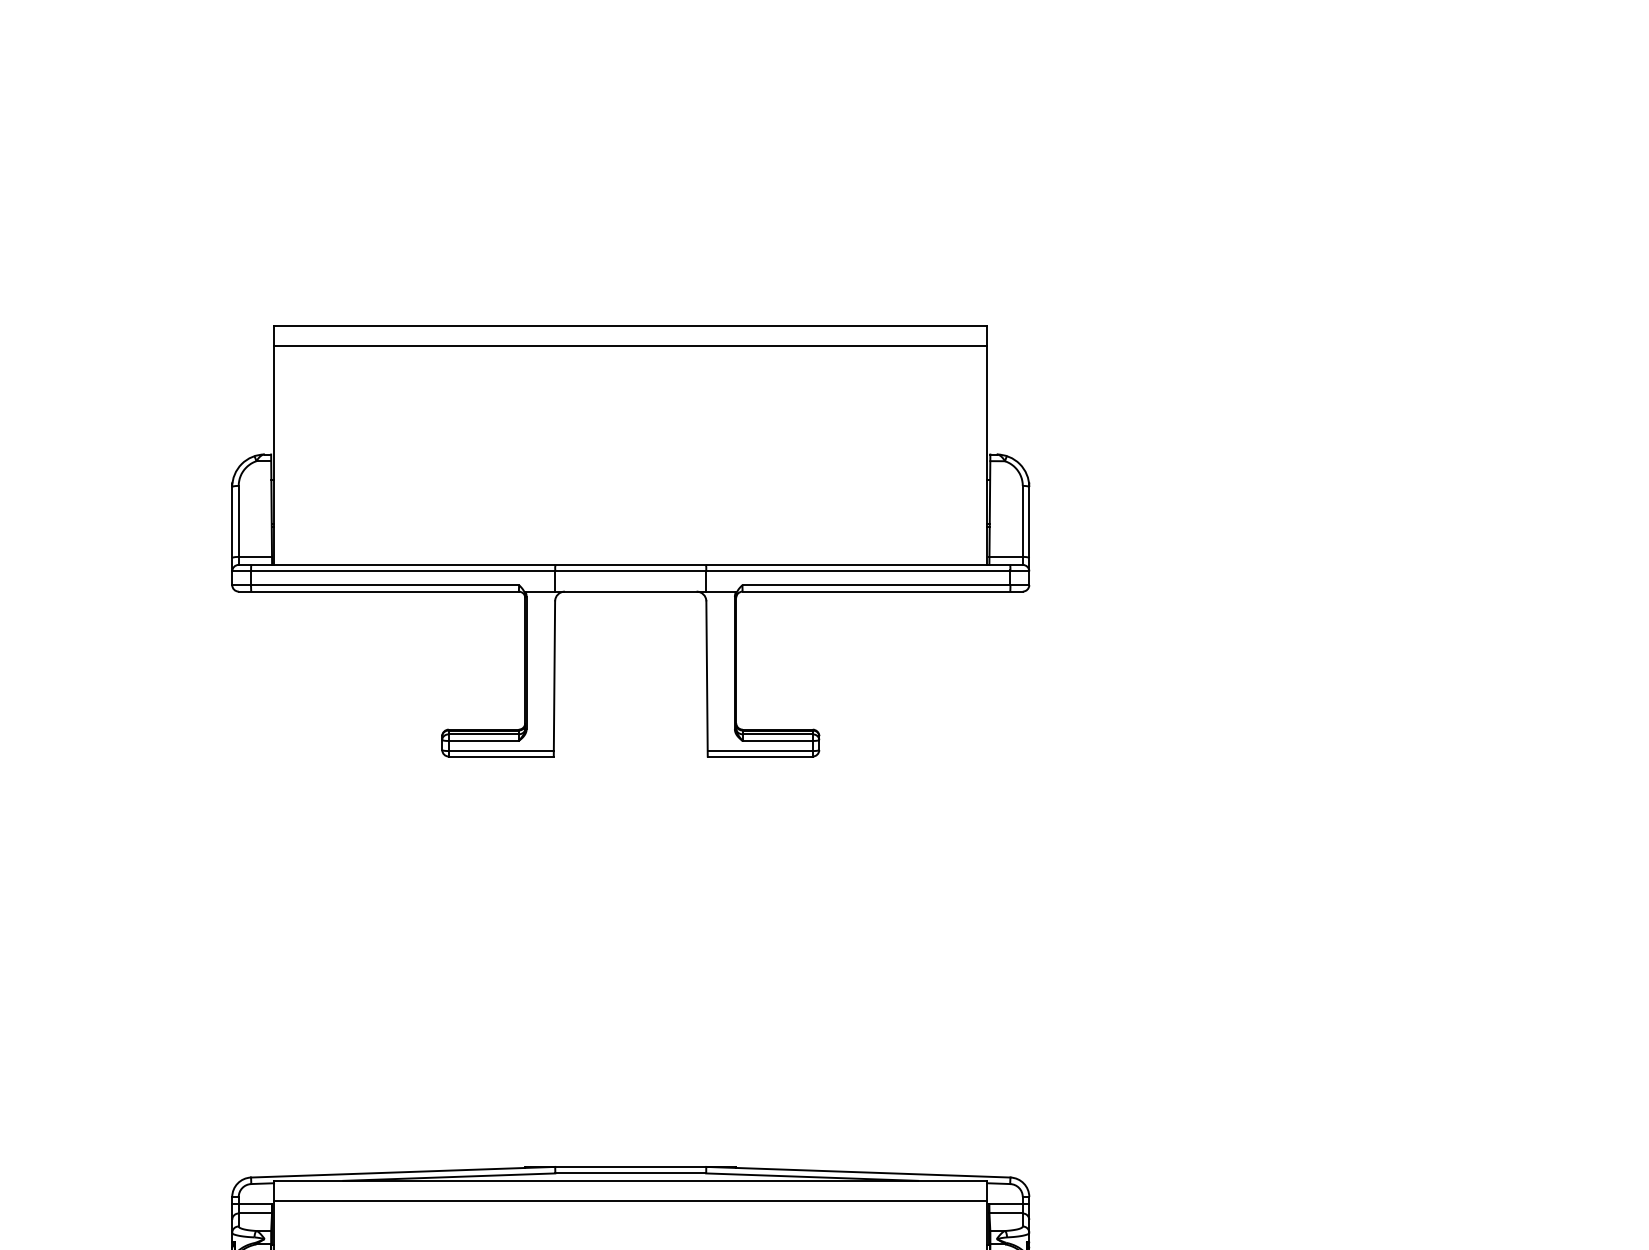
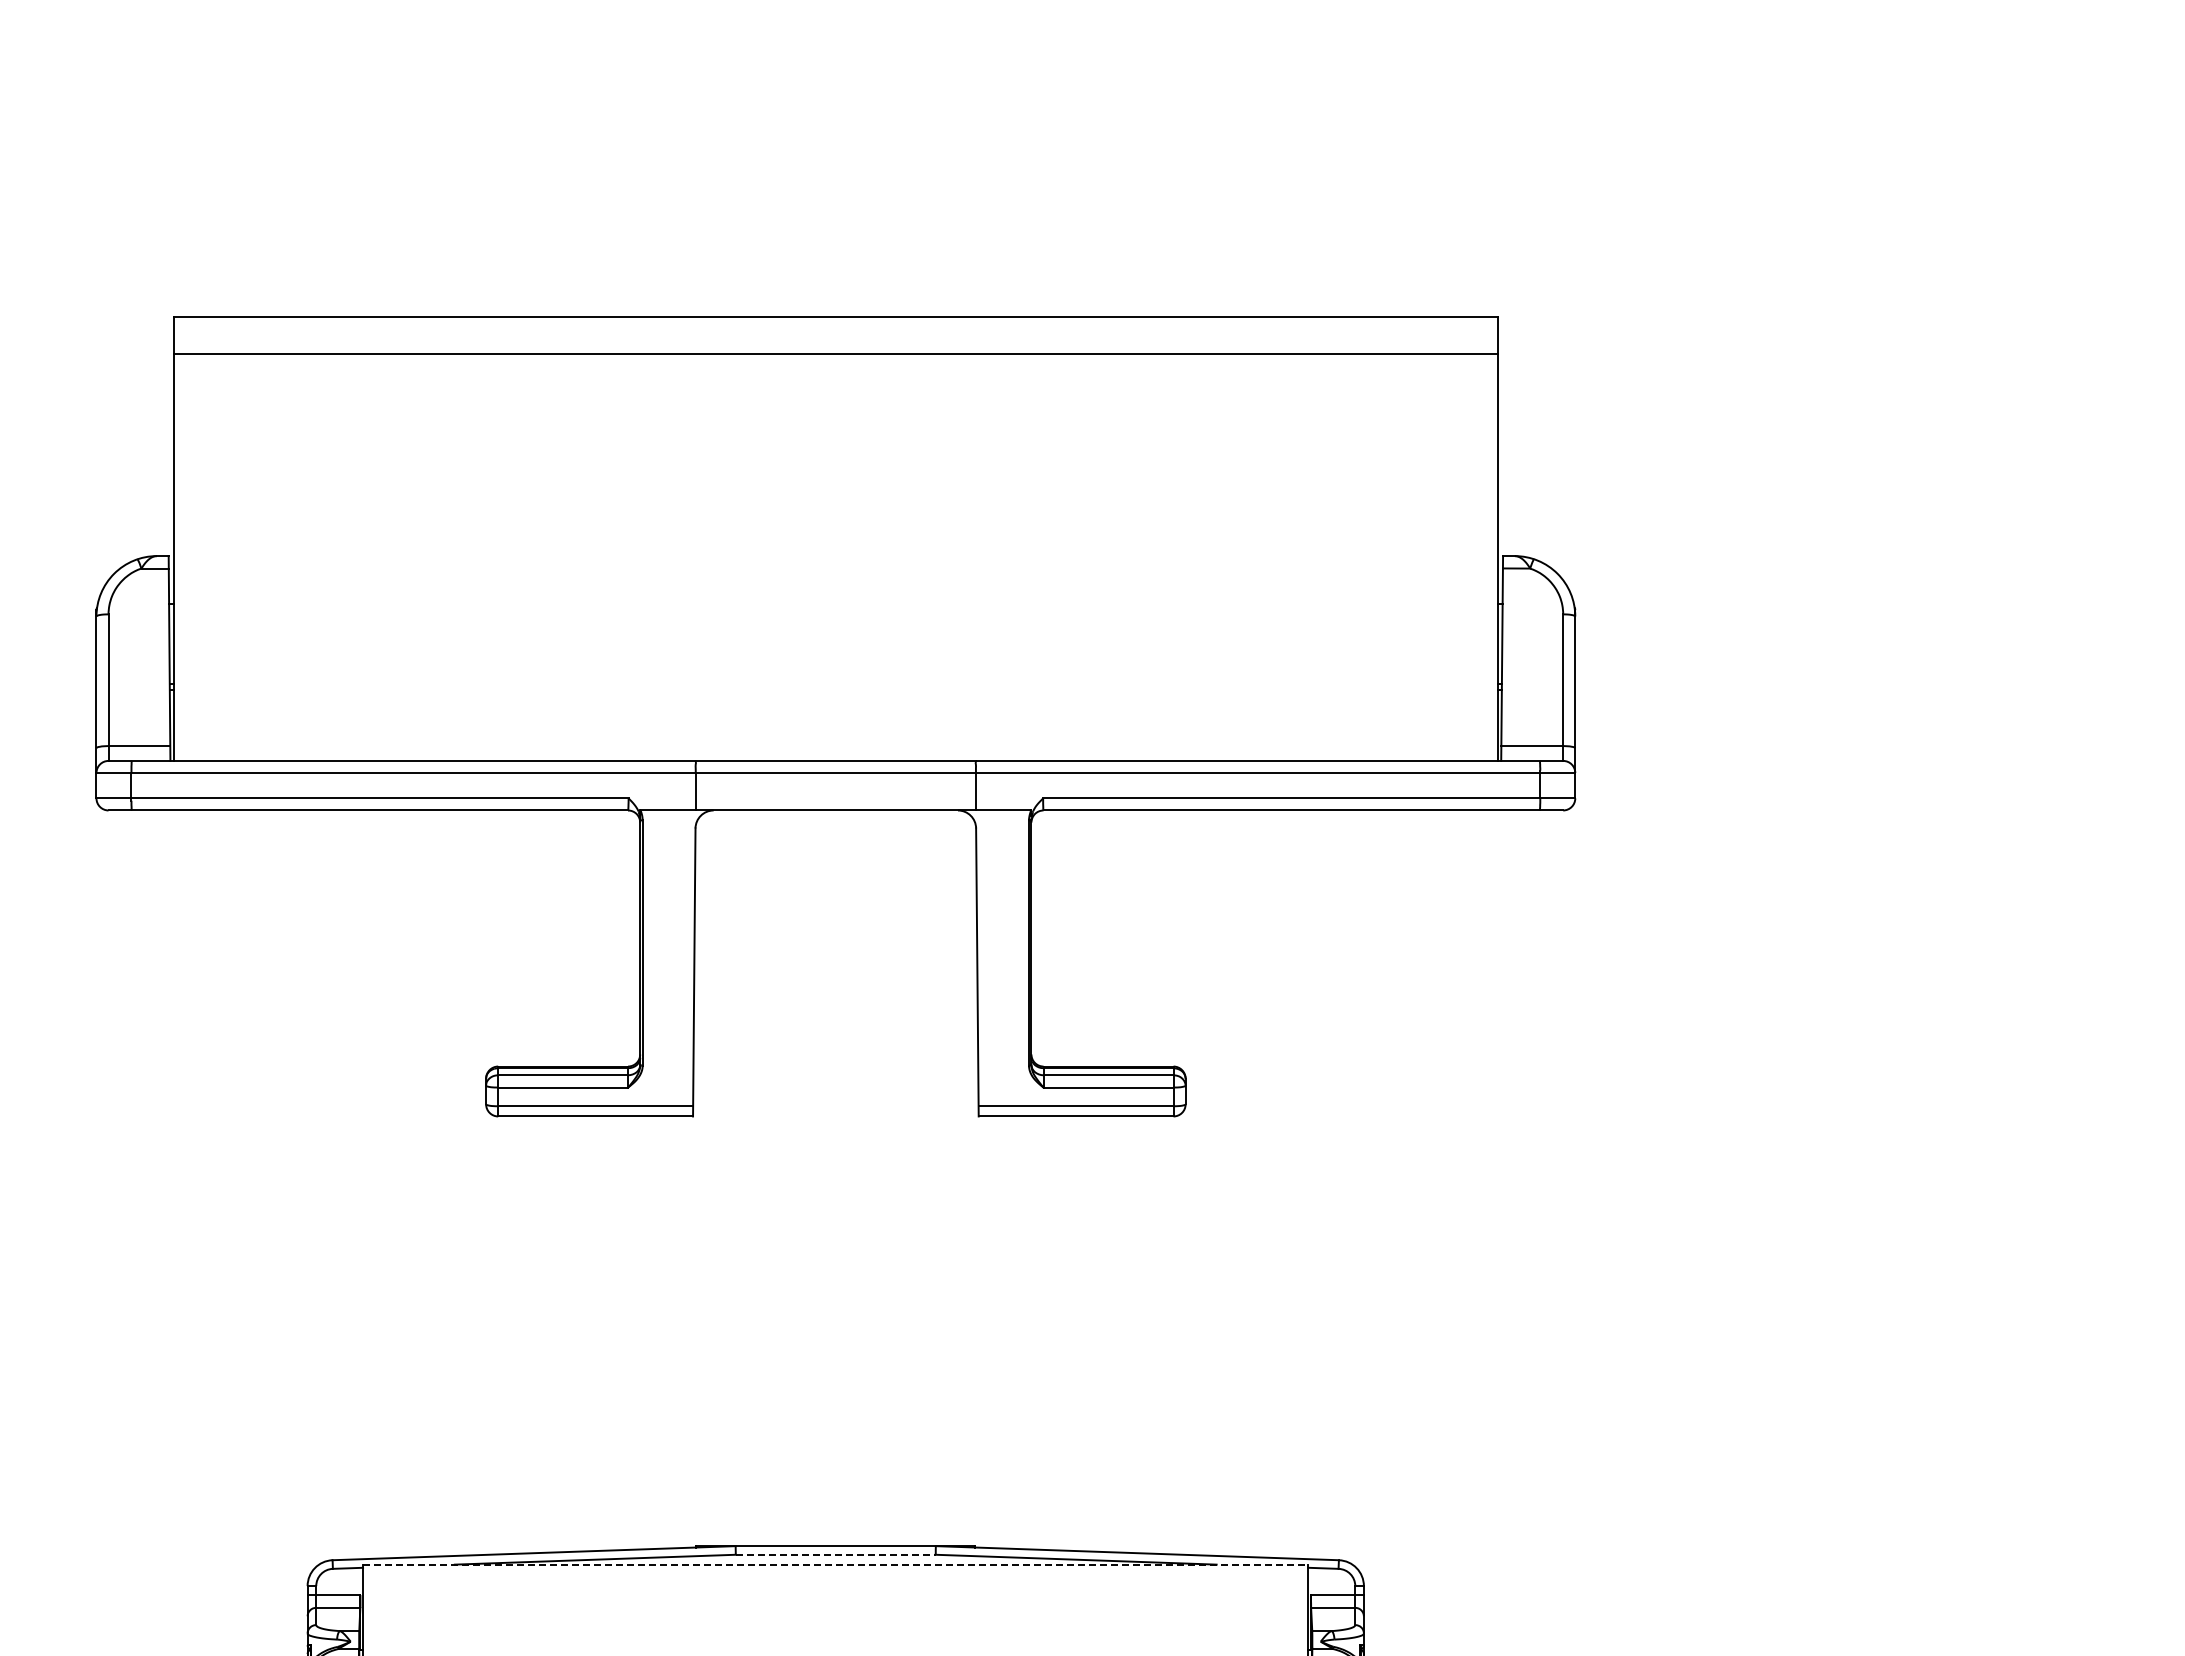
part: (630, 540) -> (835, 716), size x1.4
line: (630, 1173) -> (835, 1554), solid -> dashed
line: (630, 1180) -> (835, 1564), solid -> dashed
line: (630, 1201) -> (835, 1591), removed

